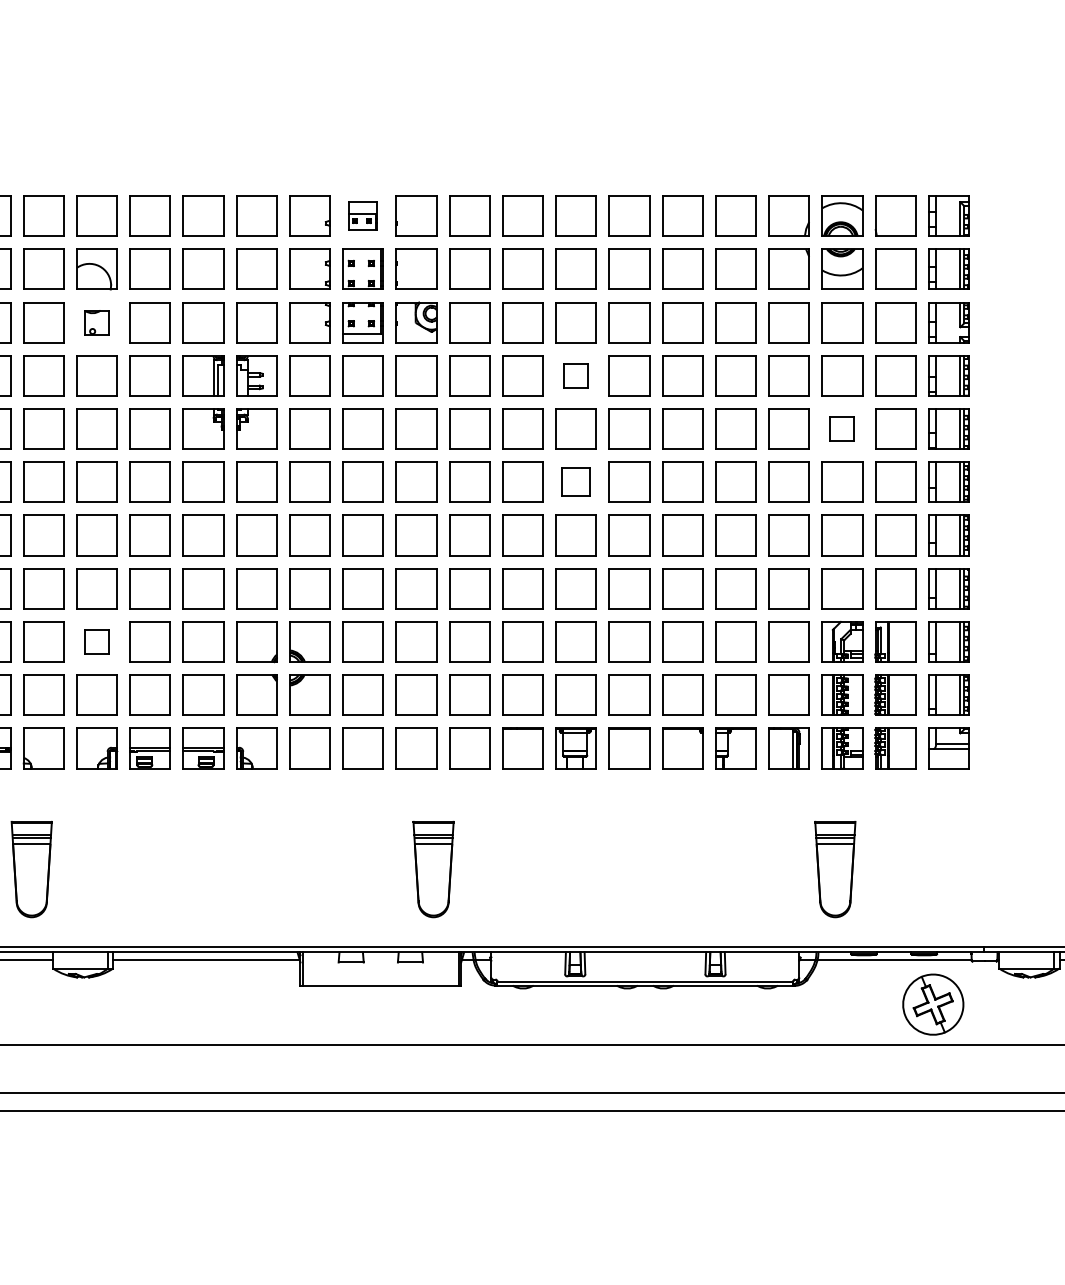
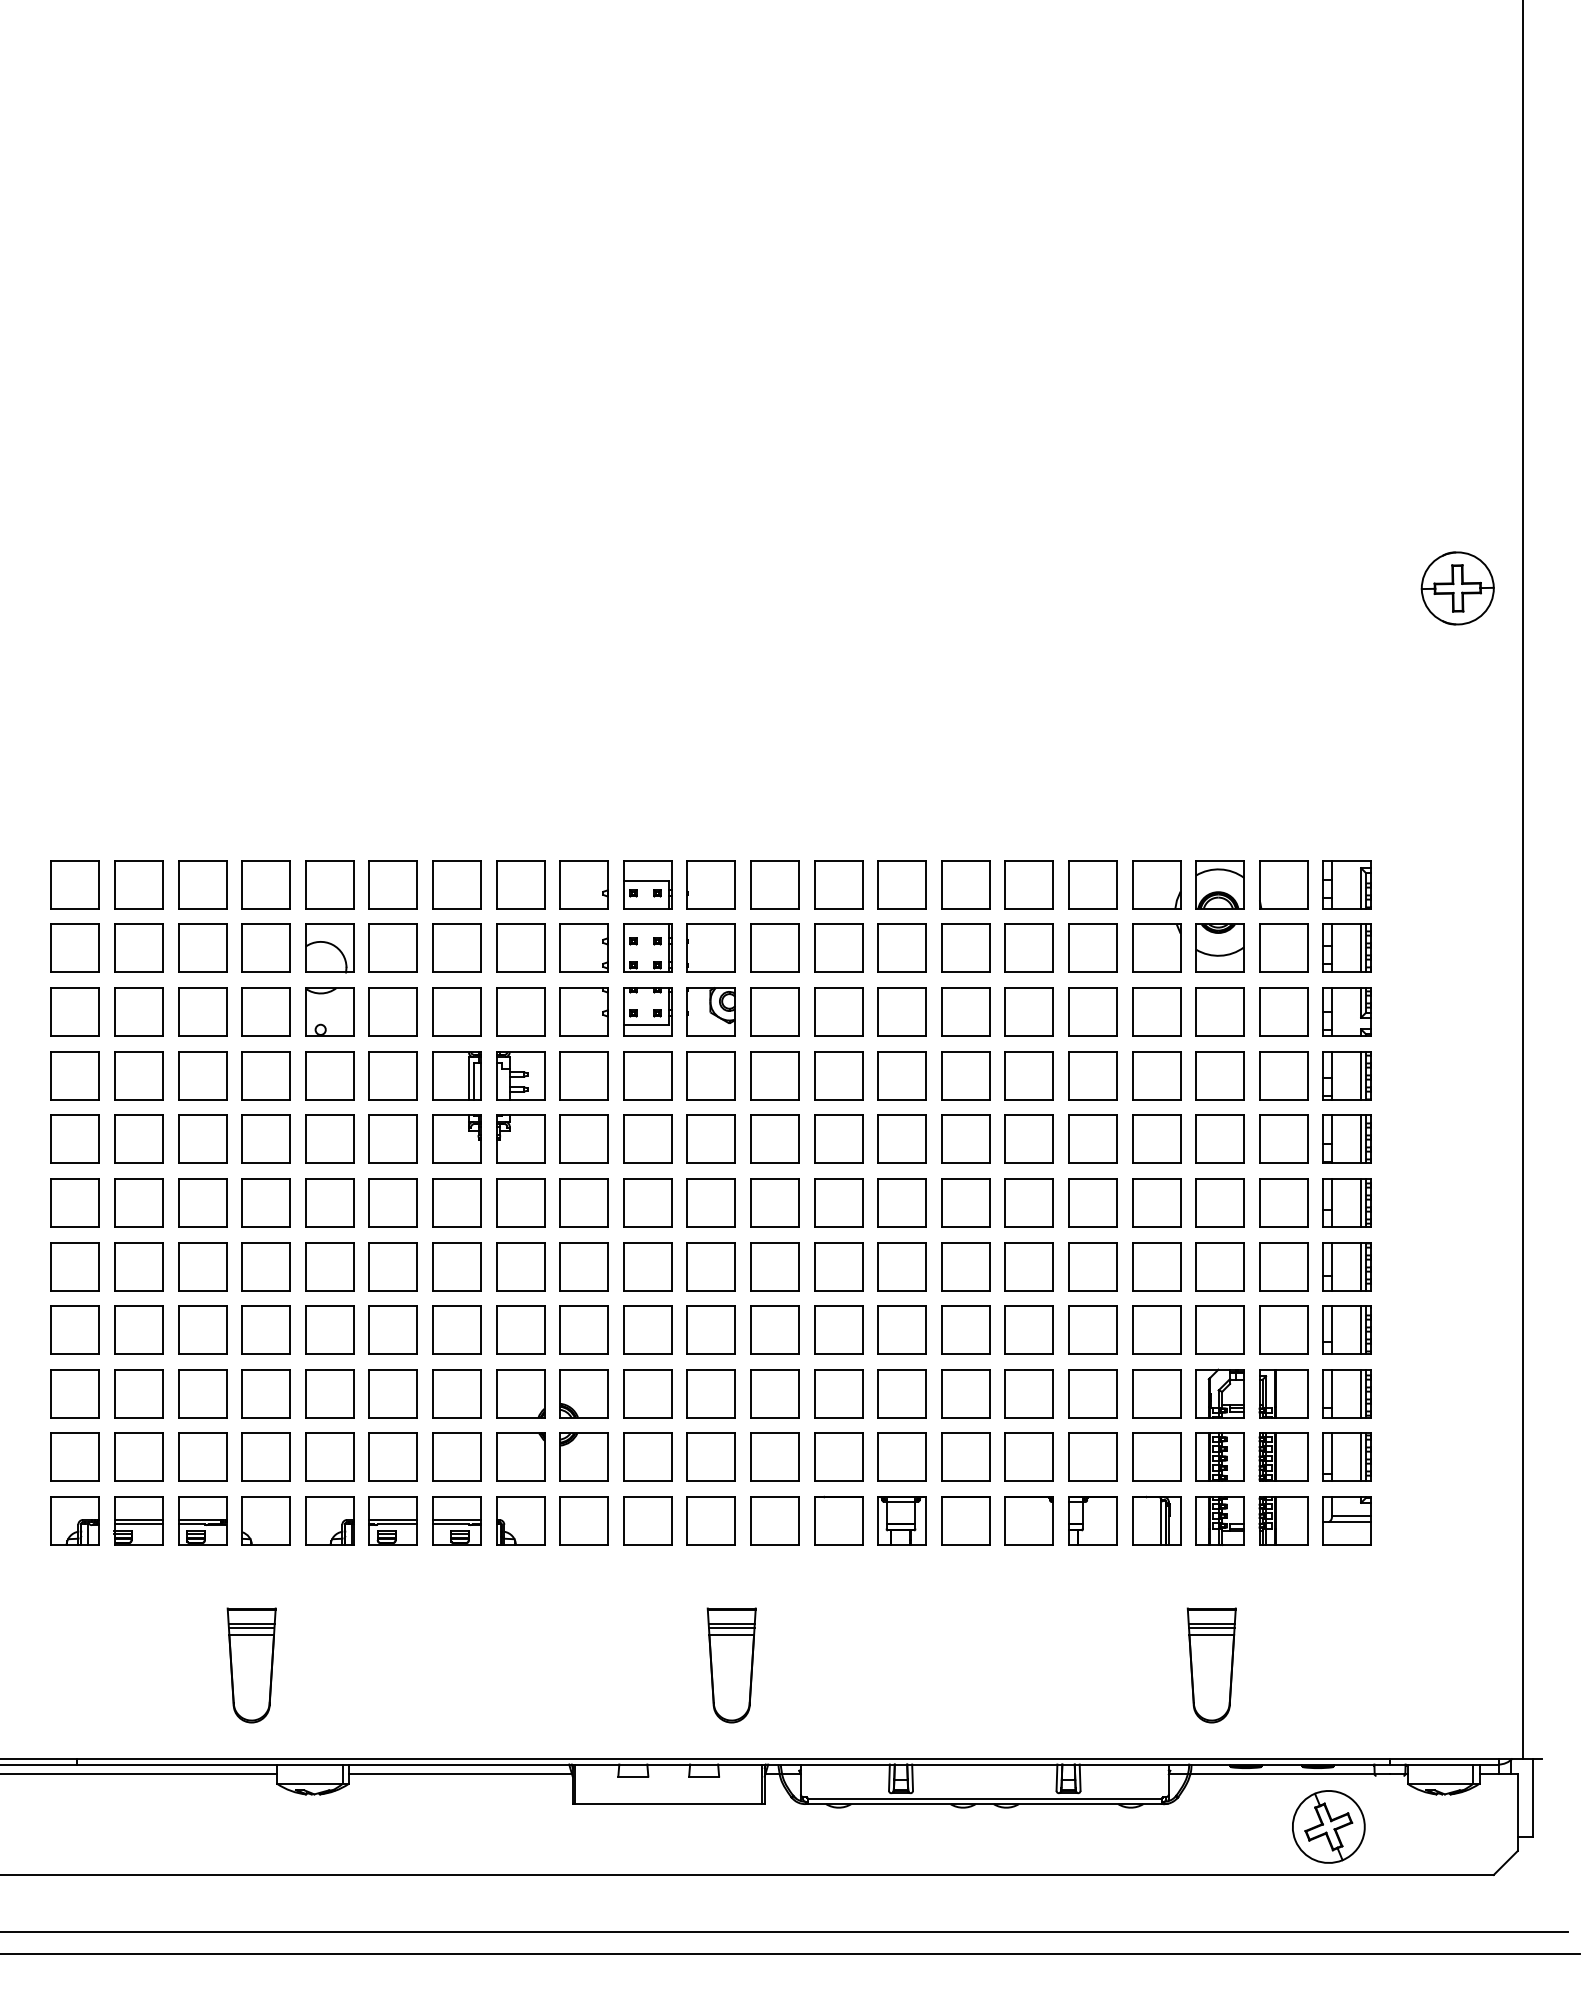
part: (363, 215) -> (647, 884), size x1.43
part: (96, 322) -> (329, 1011), size x1.67
part: (575, 375) -> (901, 1075), size x1.67
part: (841, 428) -> (1219, 1138), size x1.67
part: (575, 481) -> (901, 1202), size x1.43
part: (96, 641) -> (329, 1393), size x1.67

